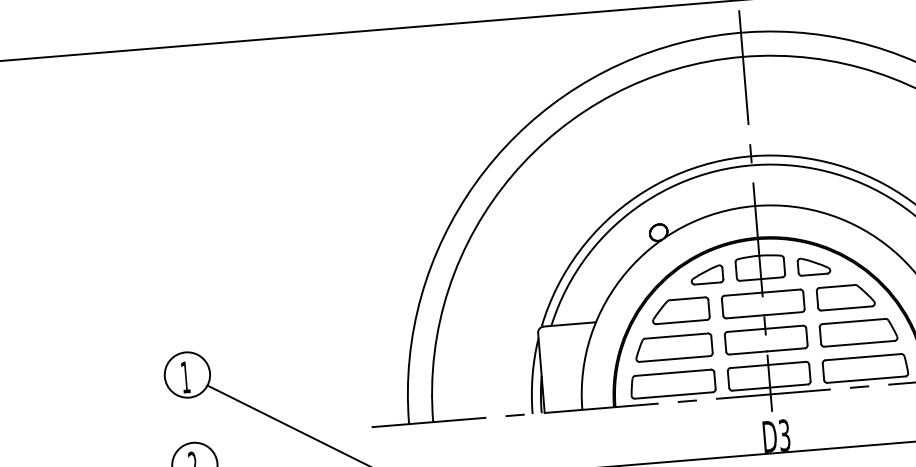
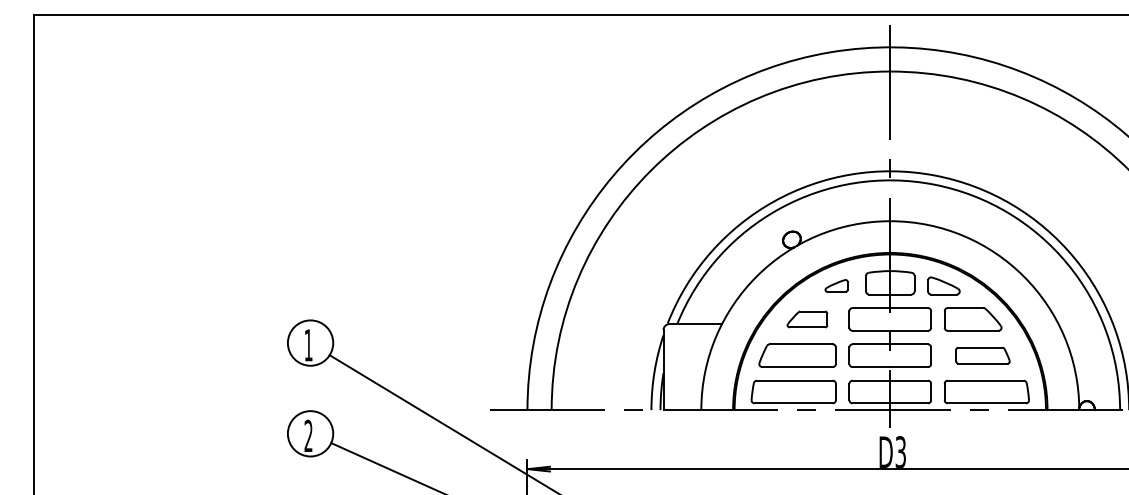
part: (706, 274) -> (836, 285), size x0.7
part: (680, 310) -> (807, 319), size x0.7
part: (858, 332) -> (982, 355), size x0.7

